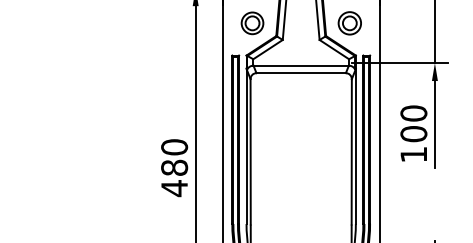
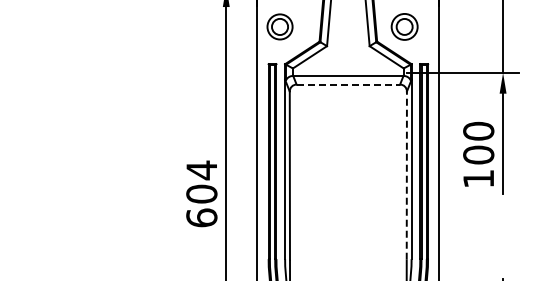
part: (252, 22) -> (279, 26), moved
line: (301, 73) -> (348, 84), solid -> dashed
line: (351, 151) -> (406, 175), solid -> dashed
text: (174, 167) -> (201, 193), 480 -> 604

